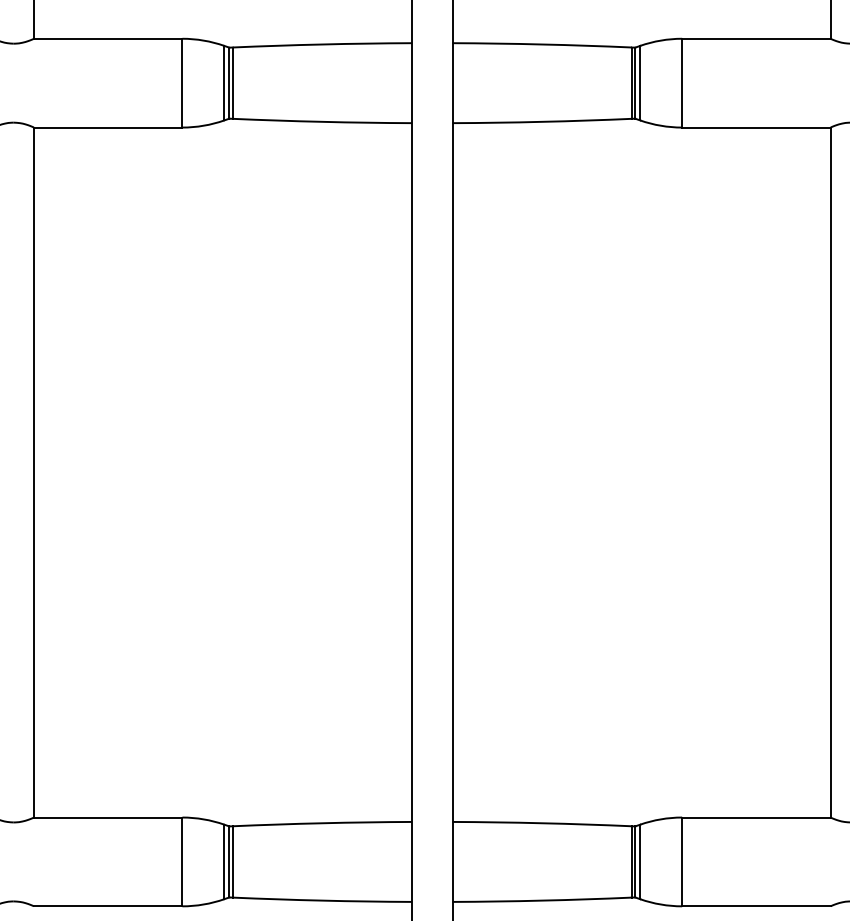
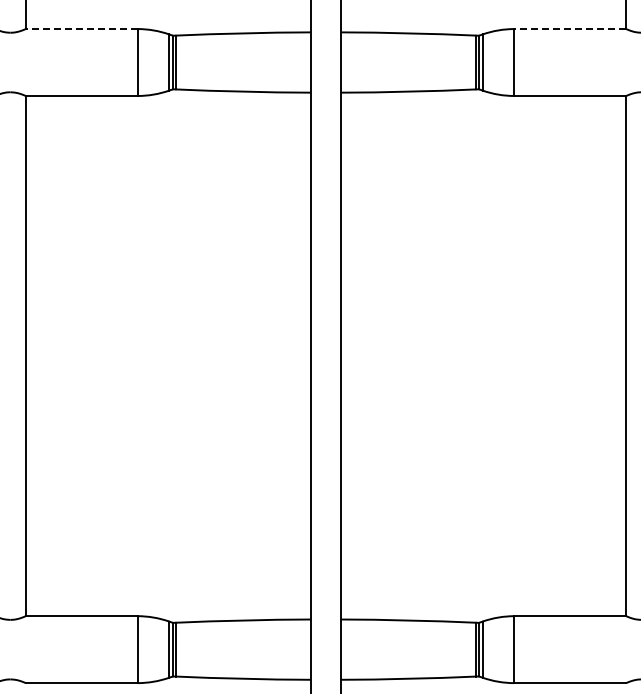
line: (107, 39) -> (81, 29), solid -> dashed
line: (756, 39) -> (570, 29), solid -> dashed

